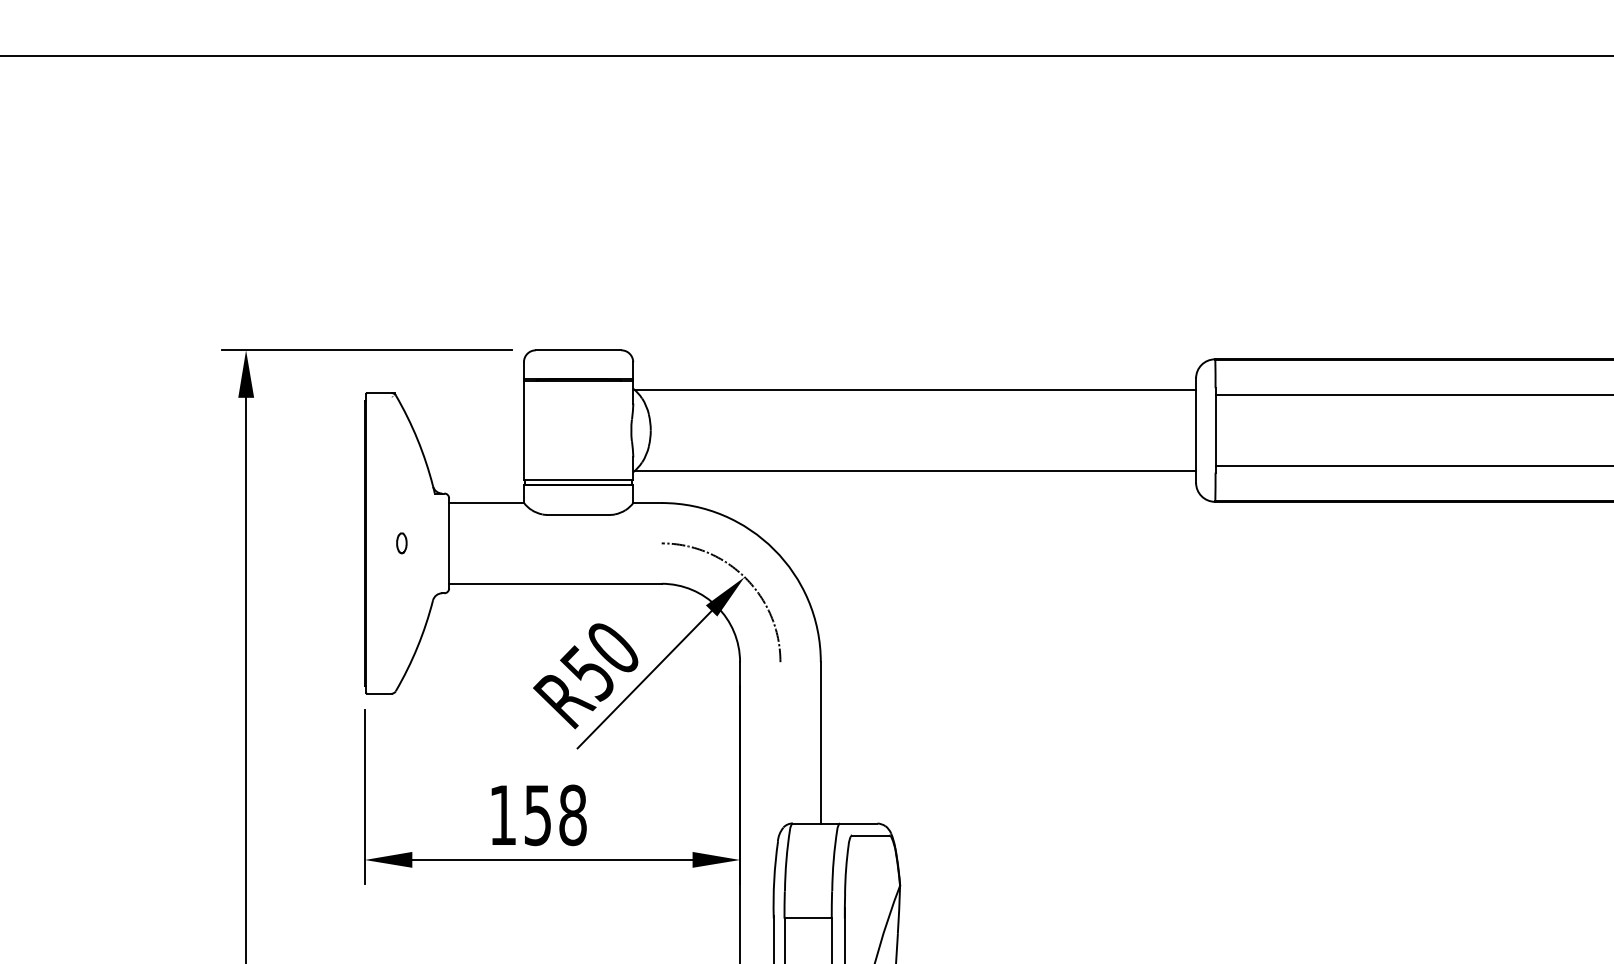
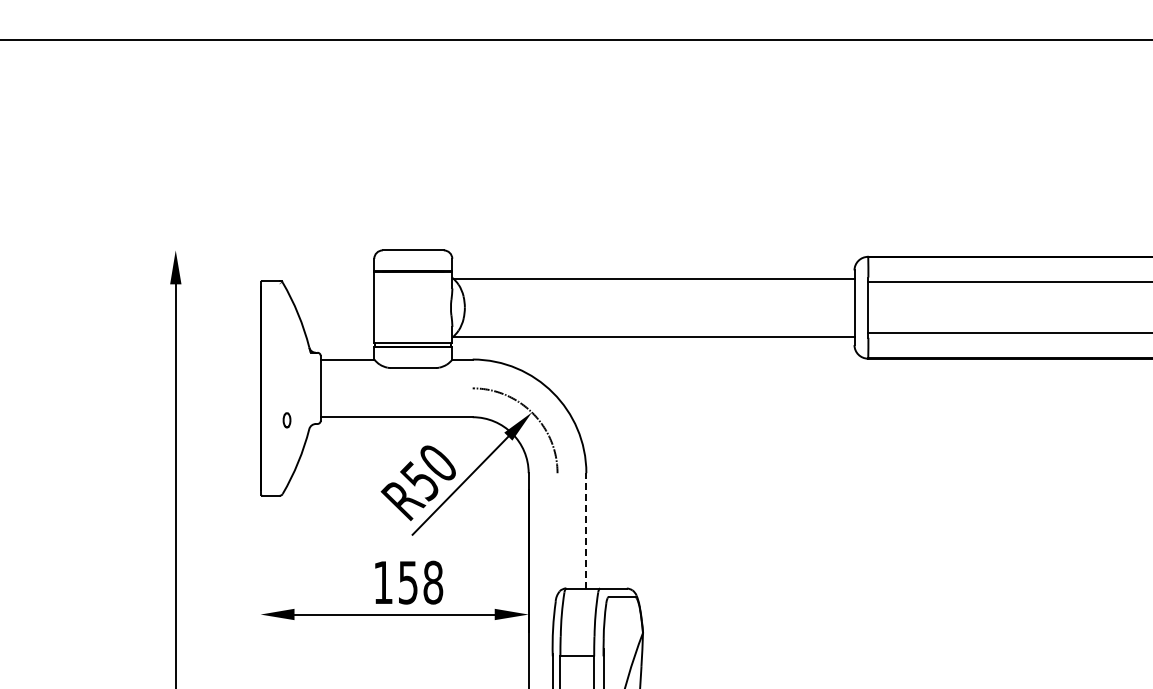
line: (366, 350) -> (261, 250), removed
part: (401, 543) -> (286, 420), moved
line: (820, 742) -> (586, 530), solid -> dashed
line: (364, 796) -> (260, 569), removed
text: (539, 815) -> (409, 582), moved

